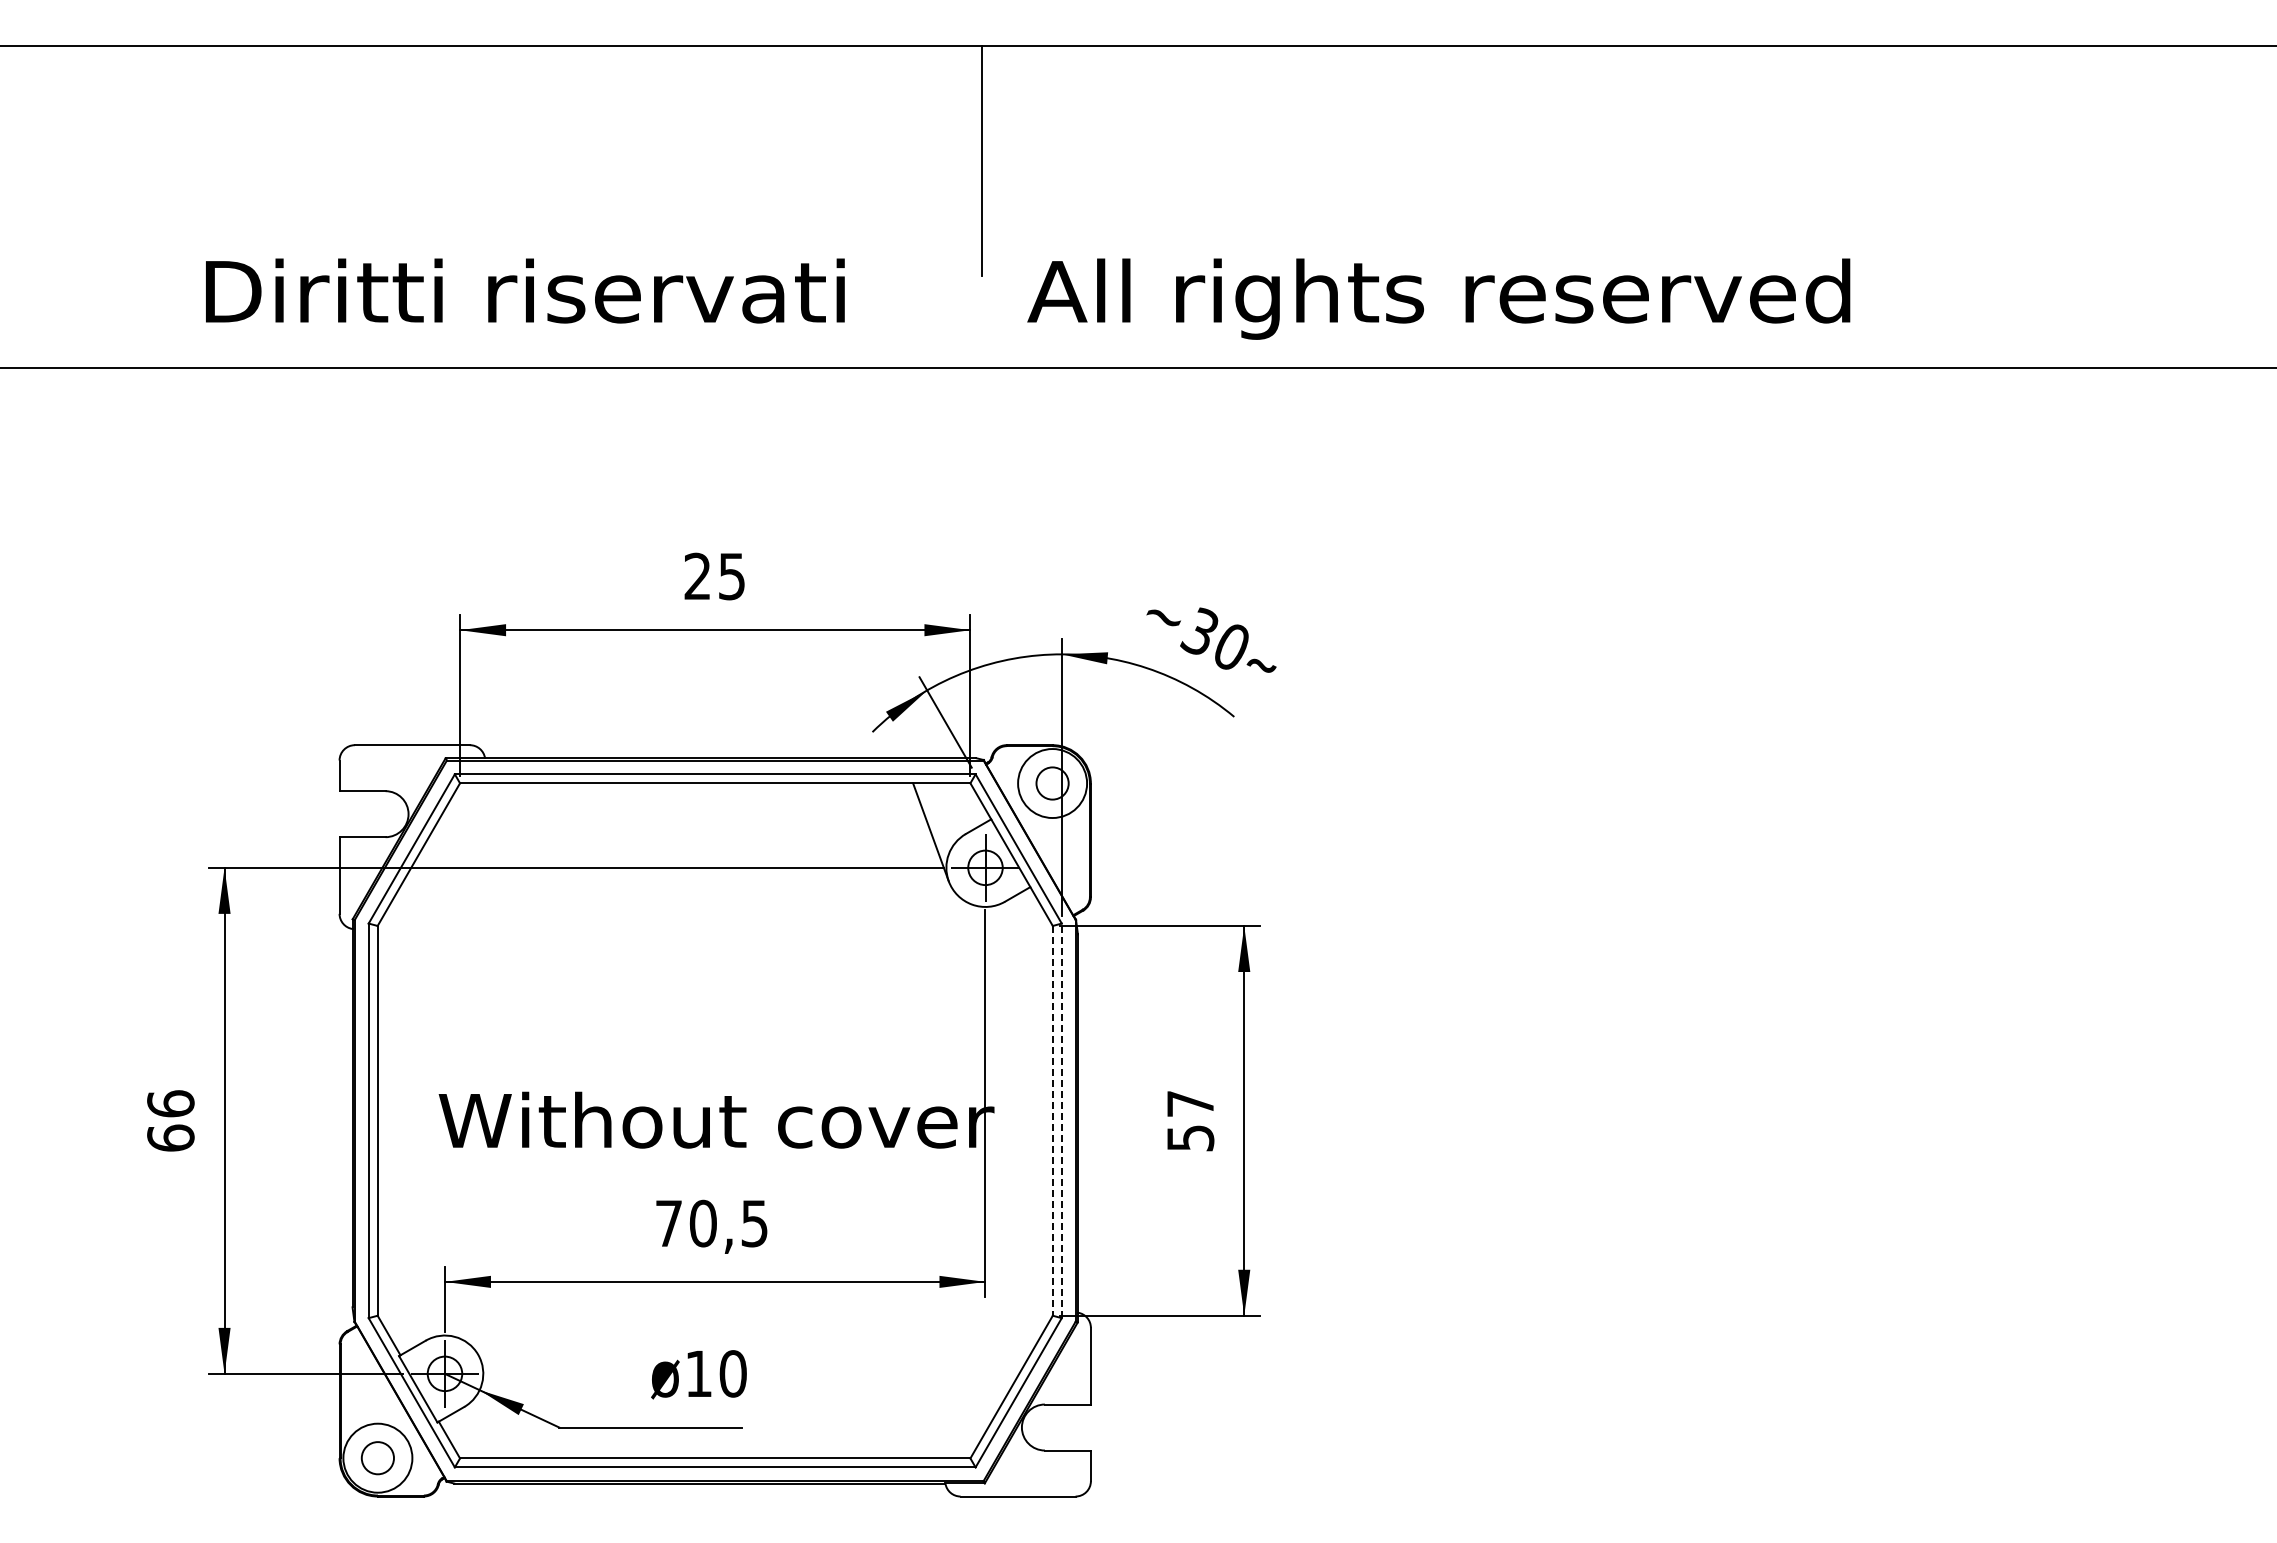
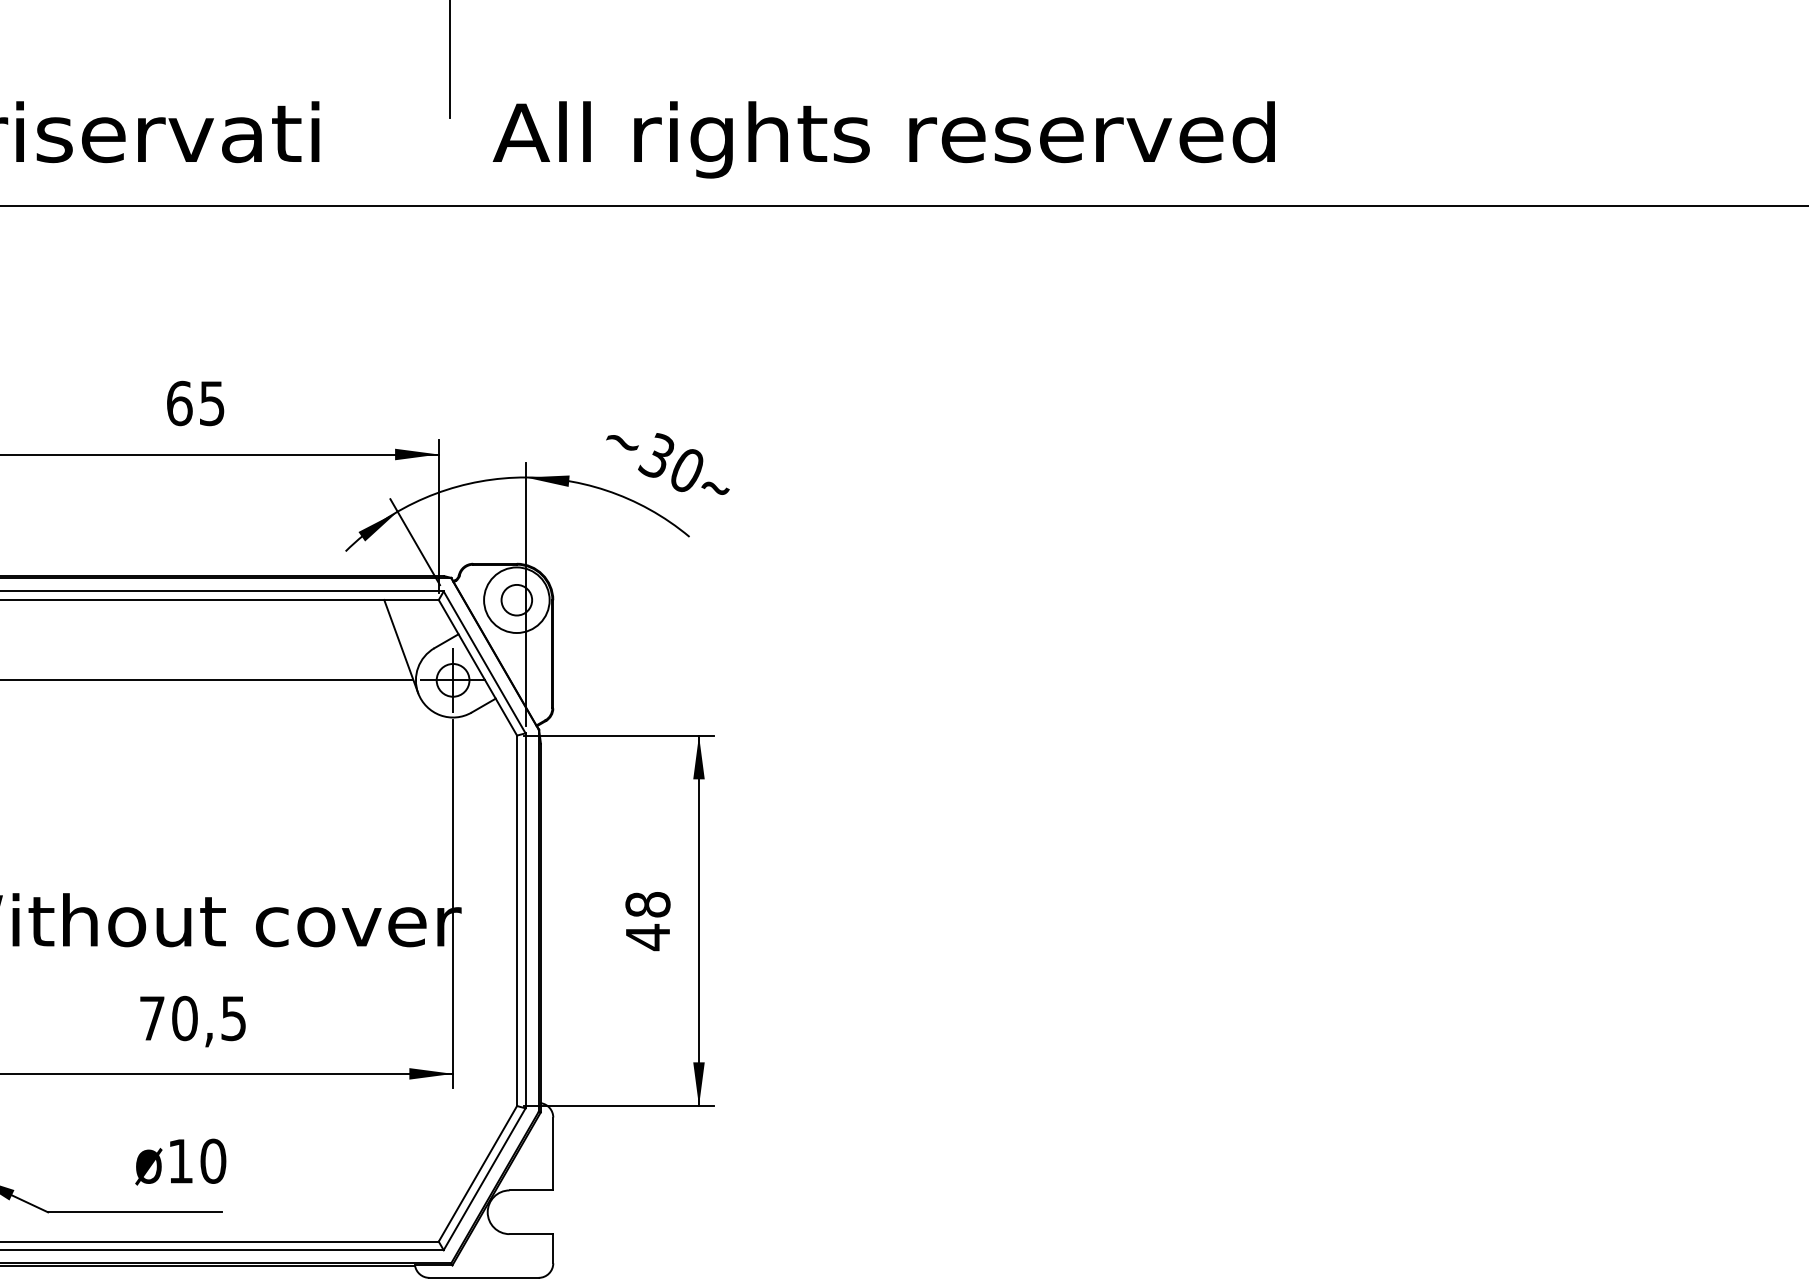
text: (697, 576) -> (179, 403), 25 -> 65
line: (1052, 1120) -> (516, 920), dashed -> solid
line: (1061, 1120) -> (525, 920), dashed -> solid
text: (1190, 1121) -> (647, 921), 57 -> 48

